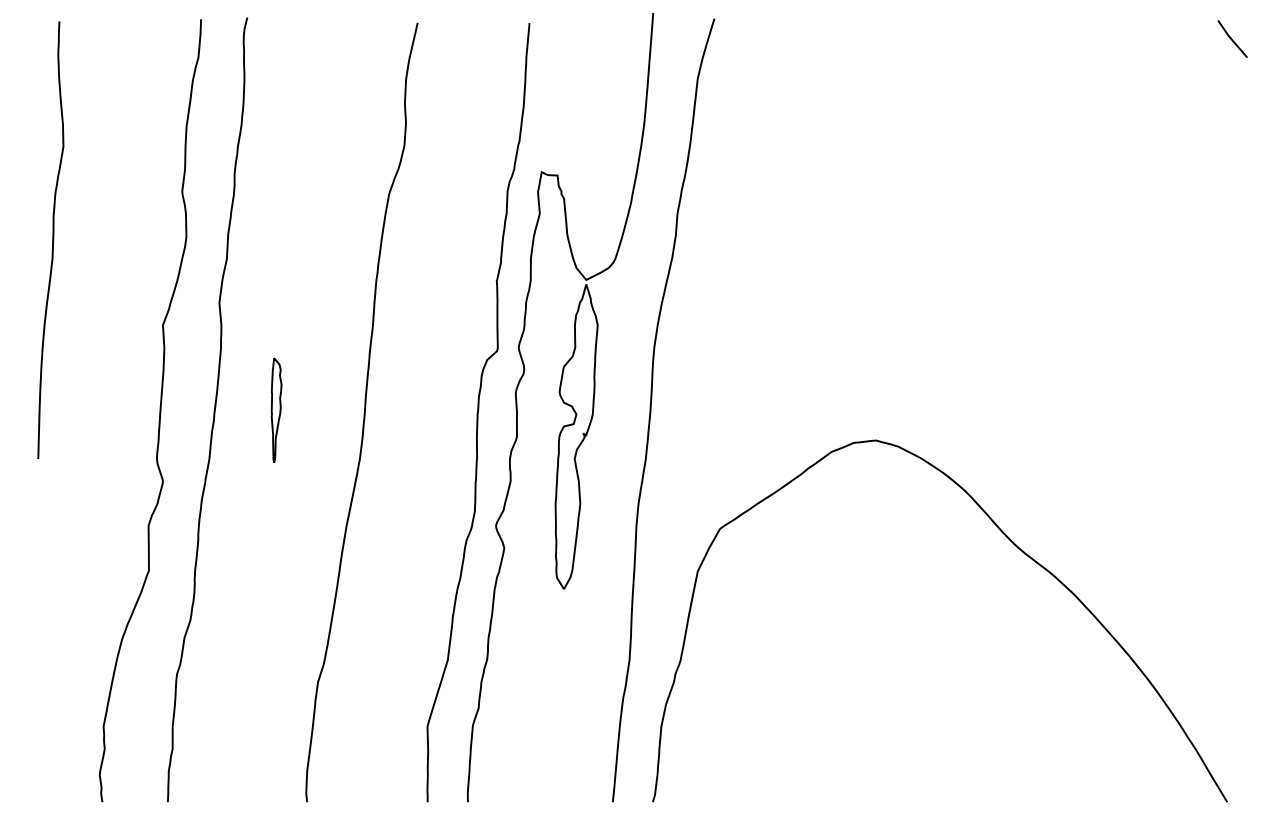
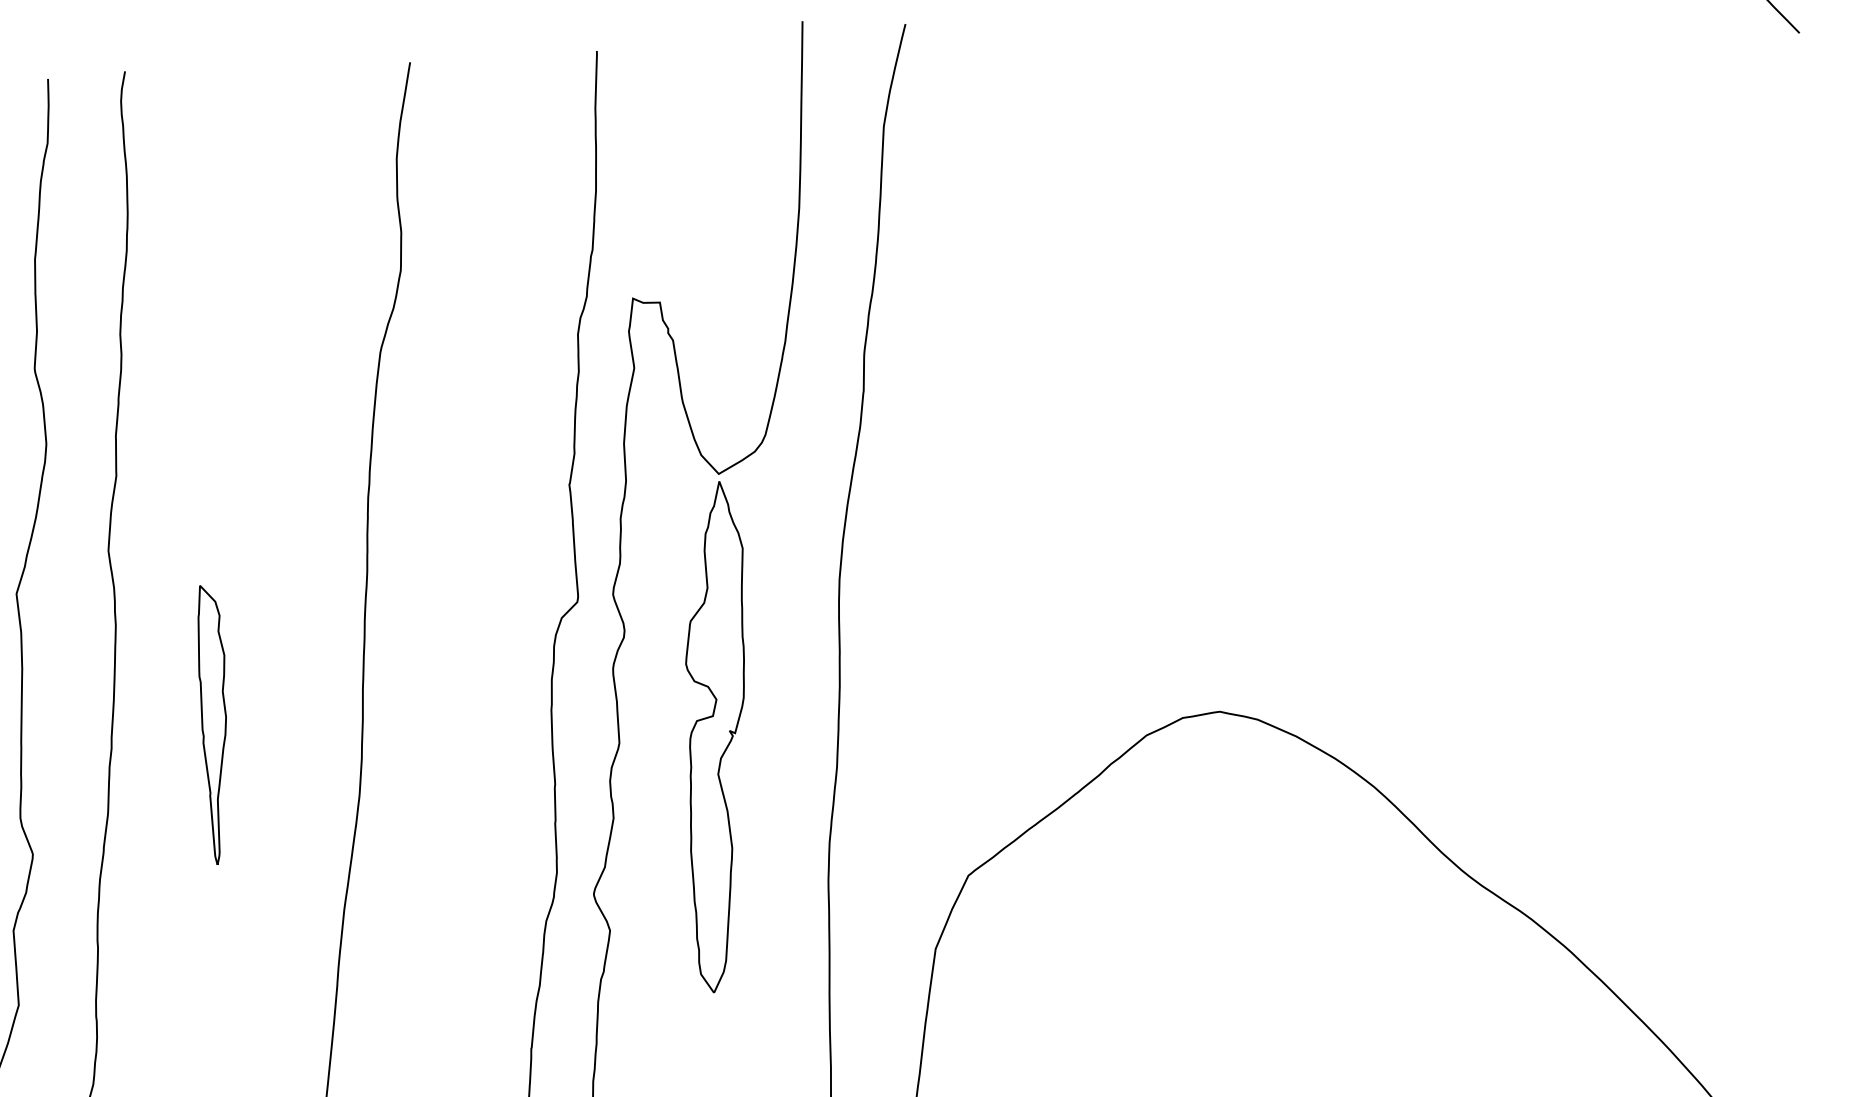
part: (276, 409) -> (214, 722), size x1.6

